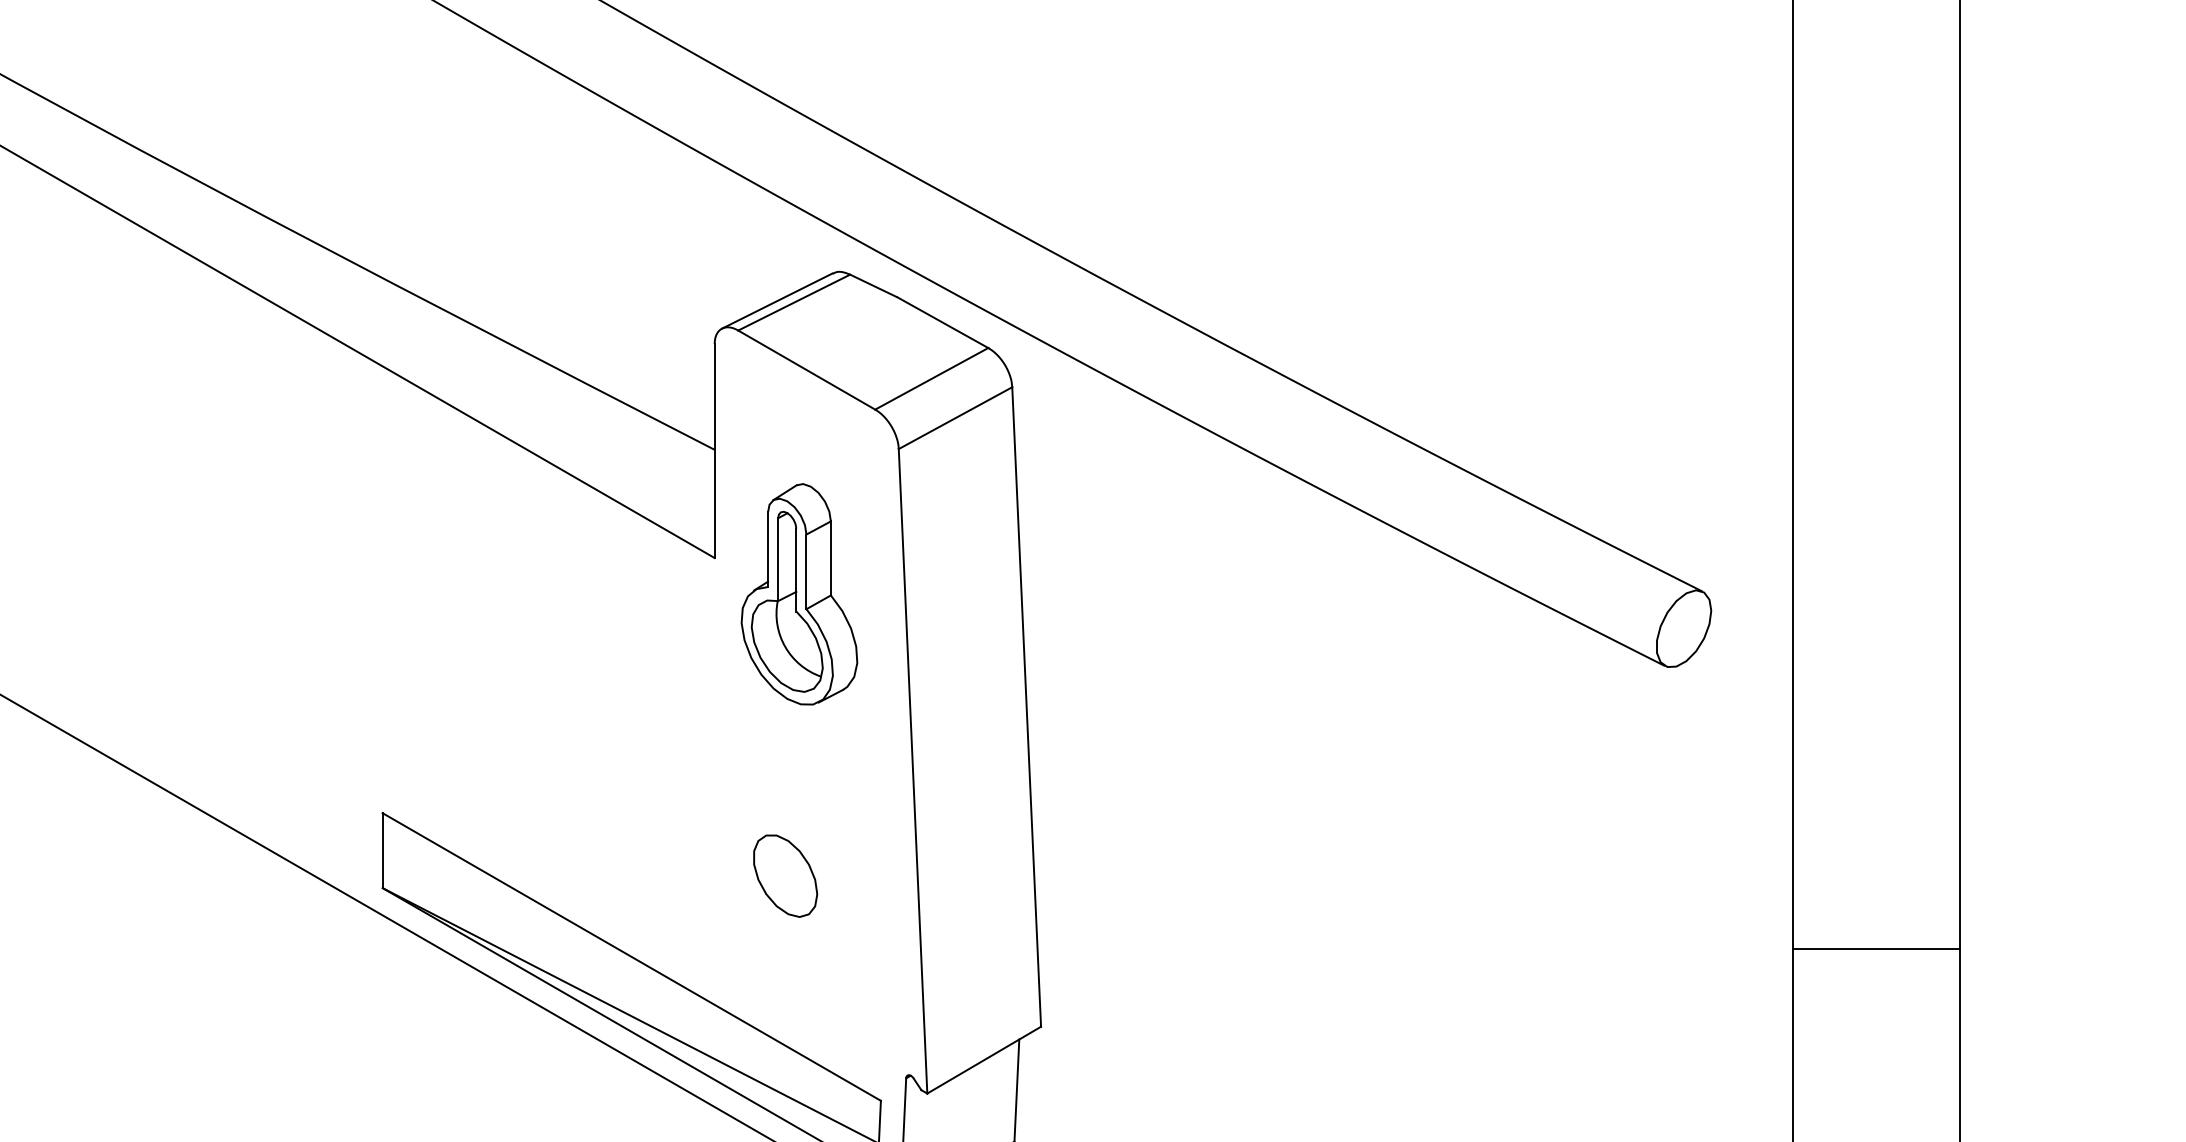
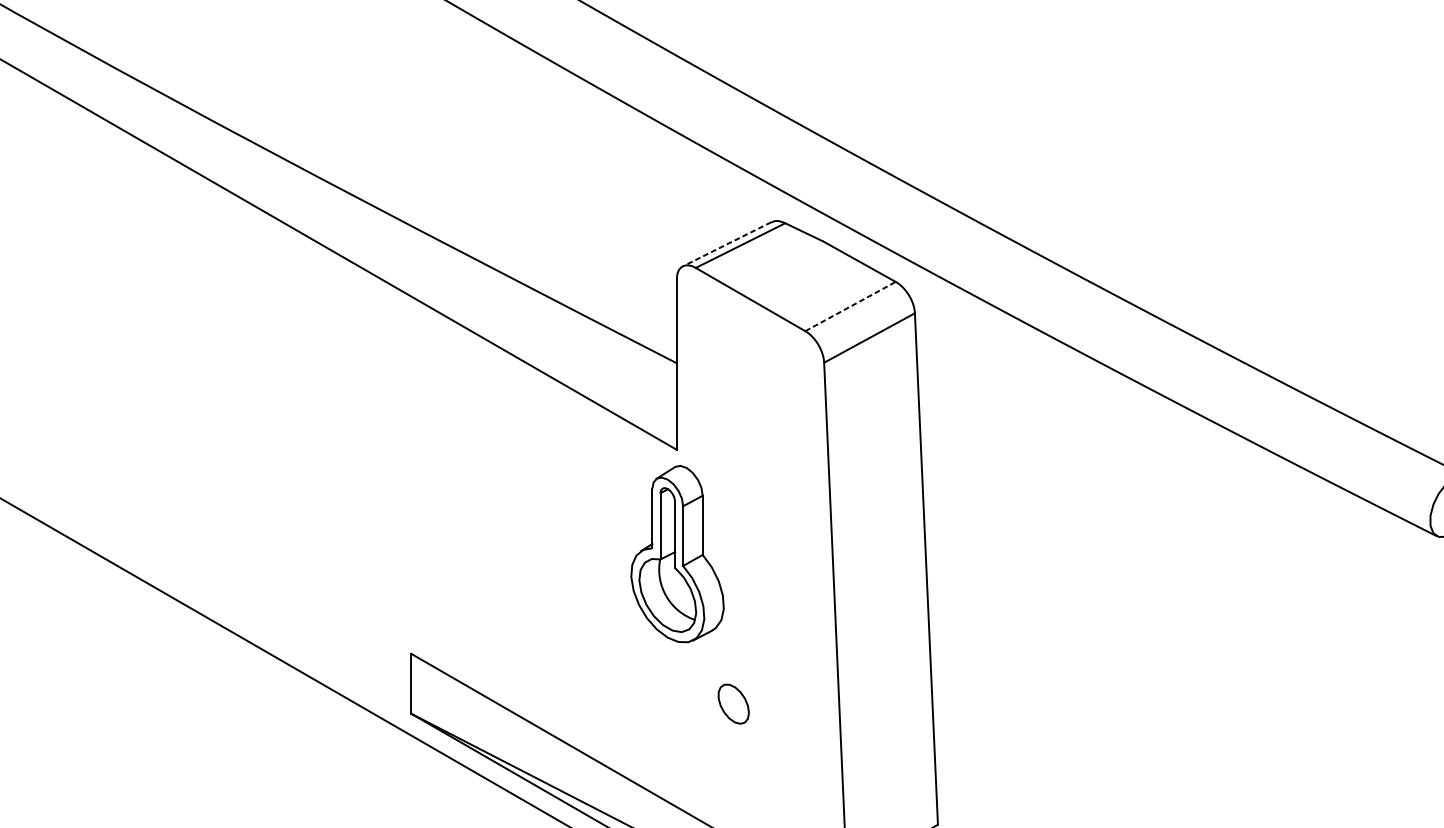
line: (777, 301) -> (727, 244), solid -> dashed
line: (932, 378) -> (851, 306), solid -> dashed
part: (799, 594) -> (677, 554), moved
part: (785, 875) -> (733, 703), size x0.6

